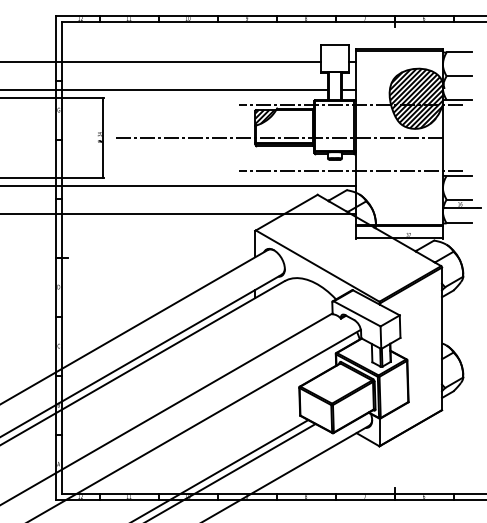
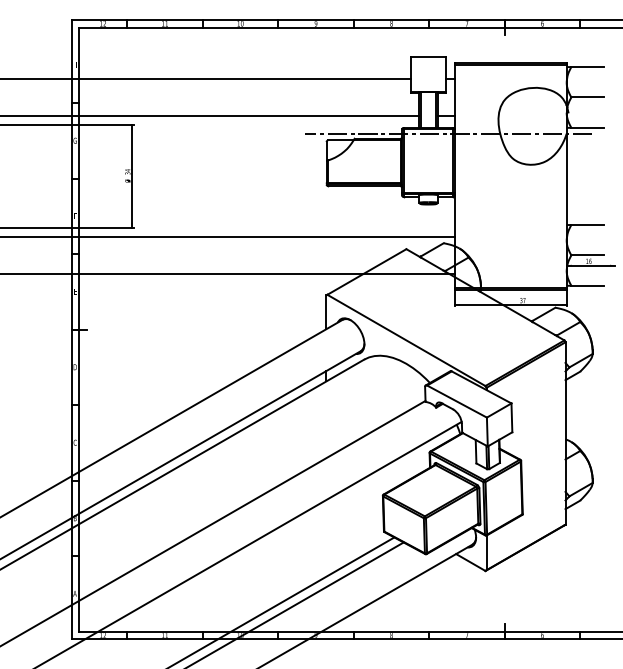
hatch: (415, 98) -> (531, 125), removed
hatch: (264, 116) -> (338, 148), removed
line: (280, 137) -> (358, 175), removed
line: (350, 171) -> (448, 219), removed

